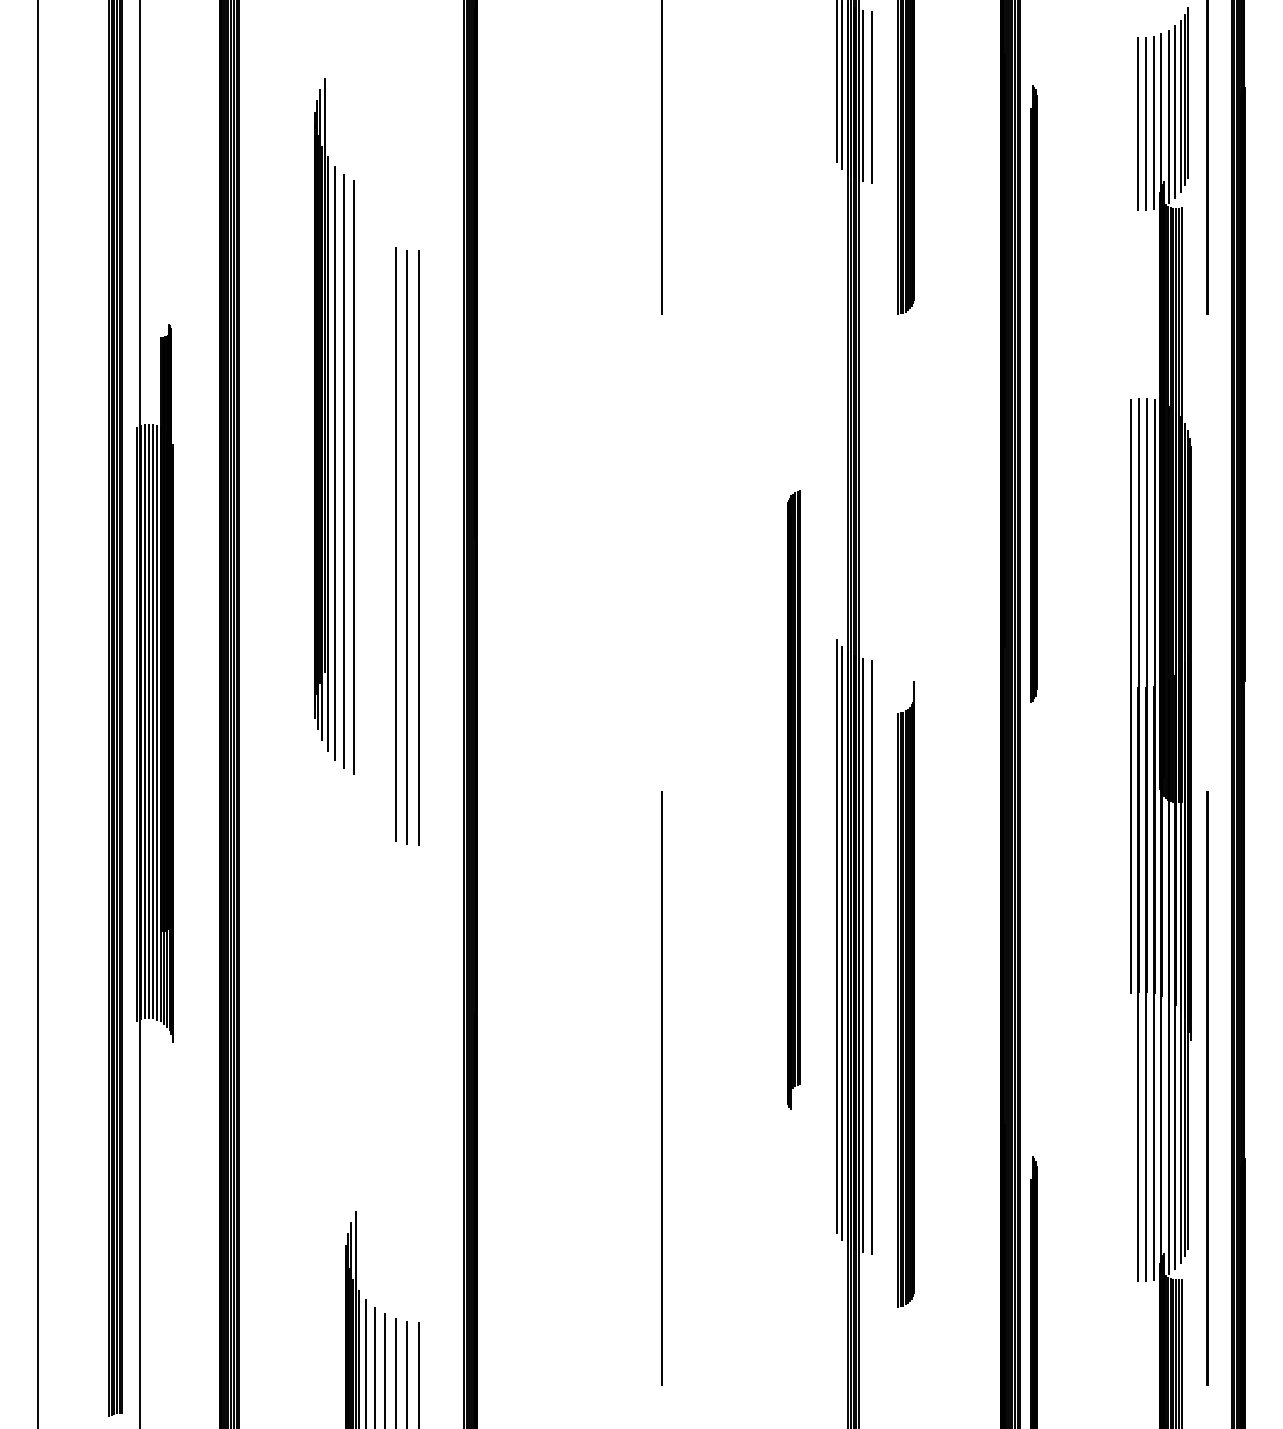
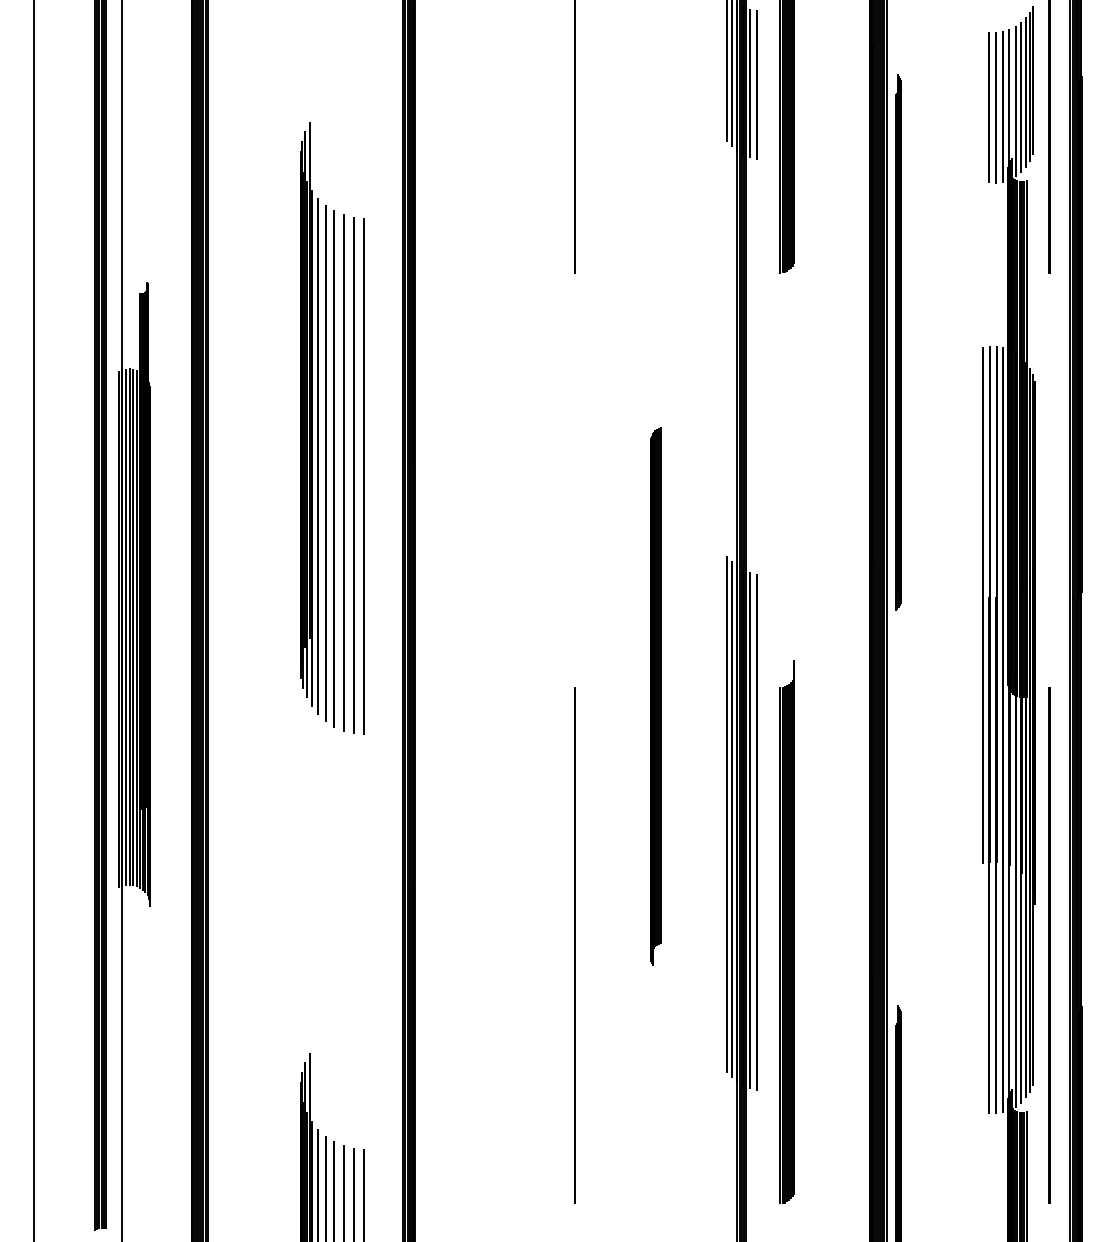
part: (334, 426) -> (317, 424), moved
part: (793, 800) -> (655, 696), moved
part: (905, 993) -> (786, 931), moved

